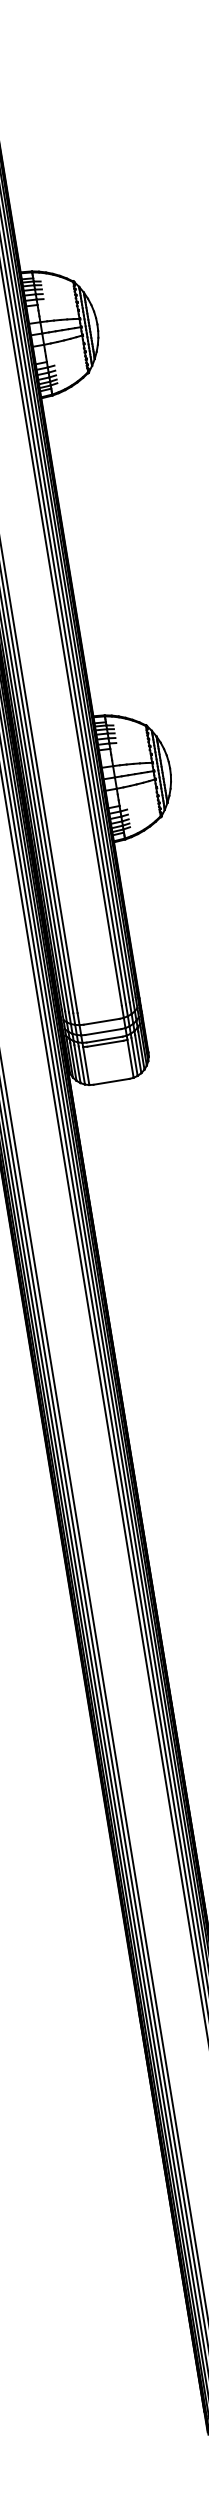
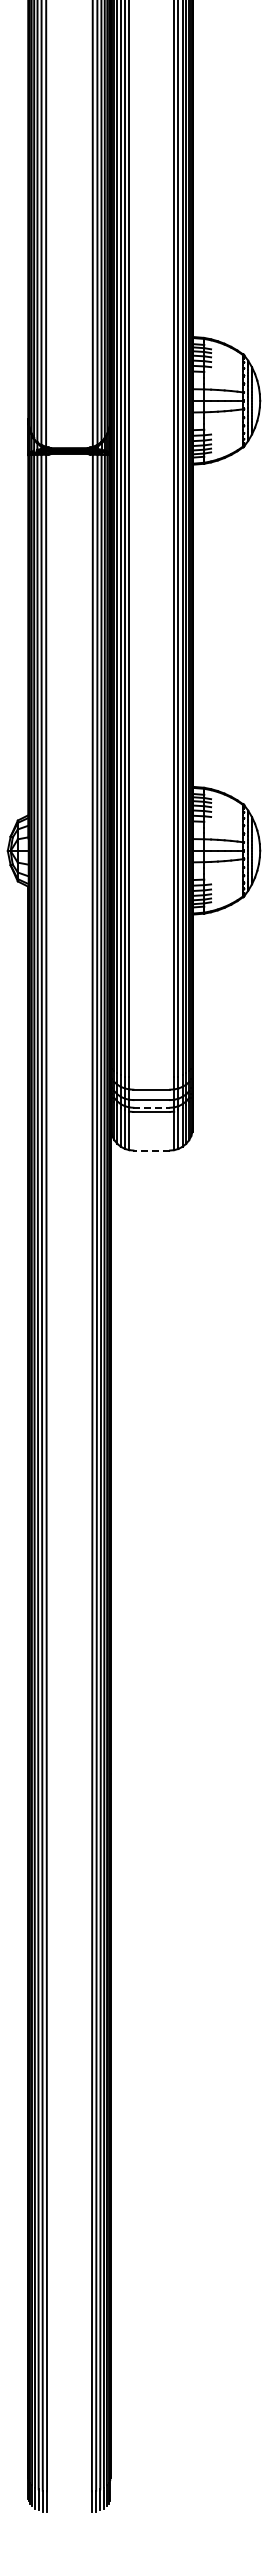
line: (105, 1039) -> (152, 1107), solid -> dashed
line: (111, 1081) -> (151, 1150), solid -> dashed

